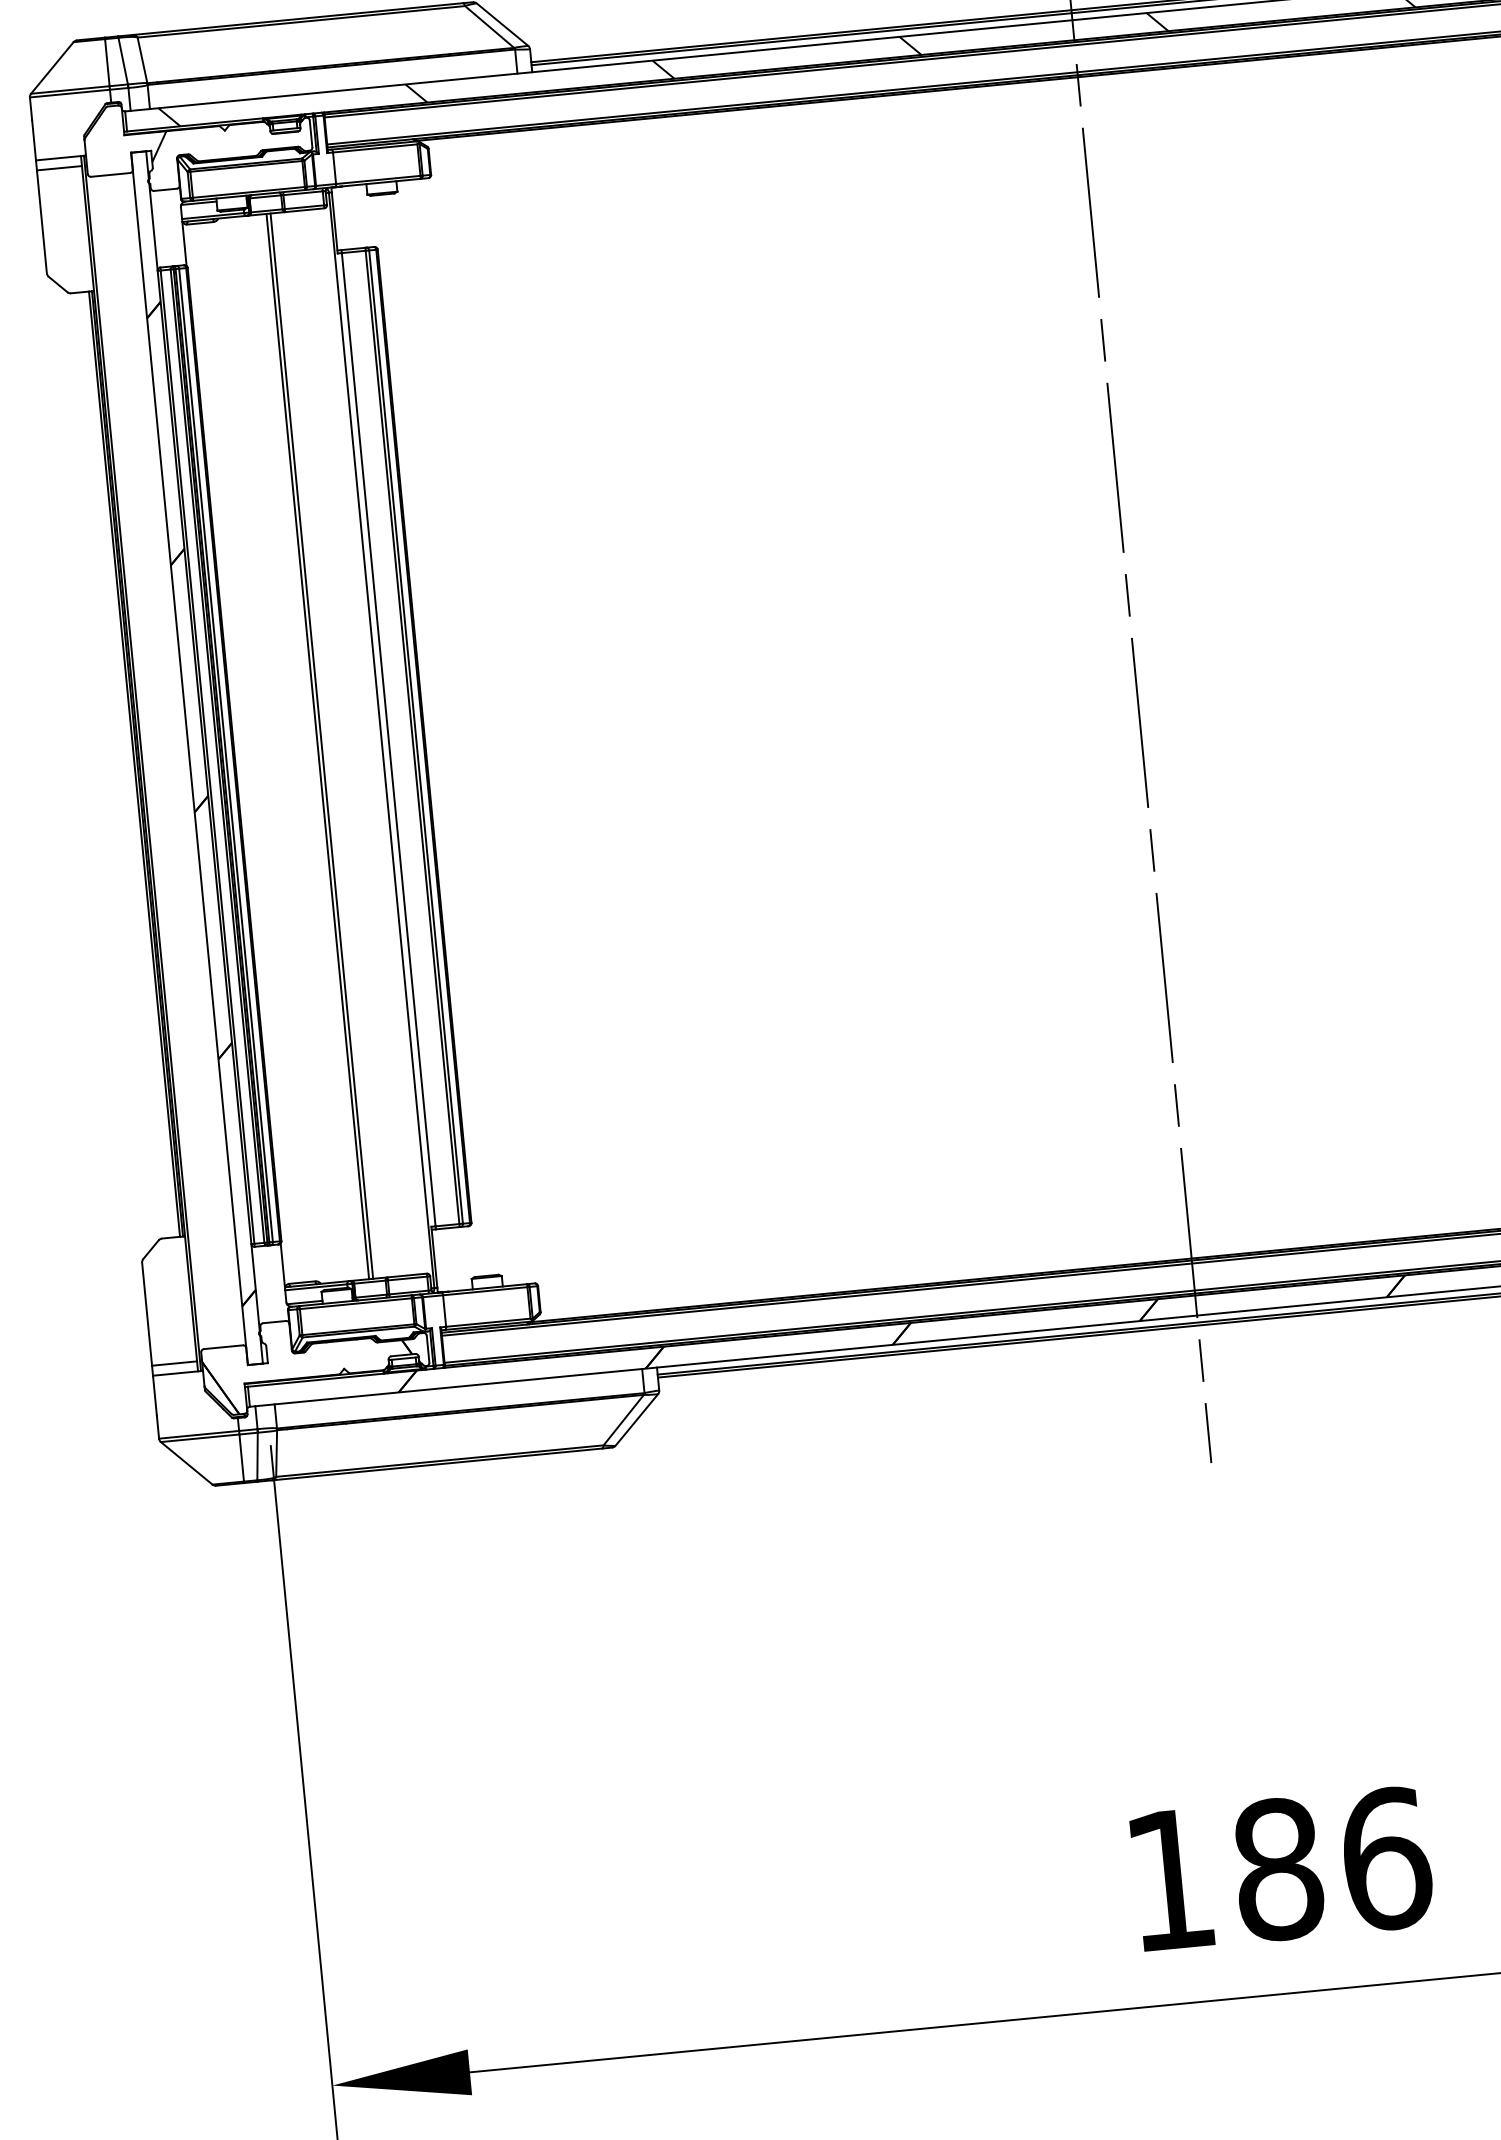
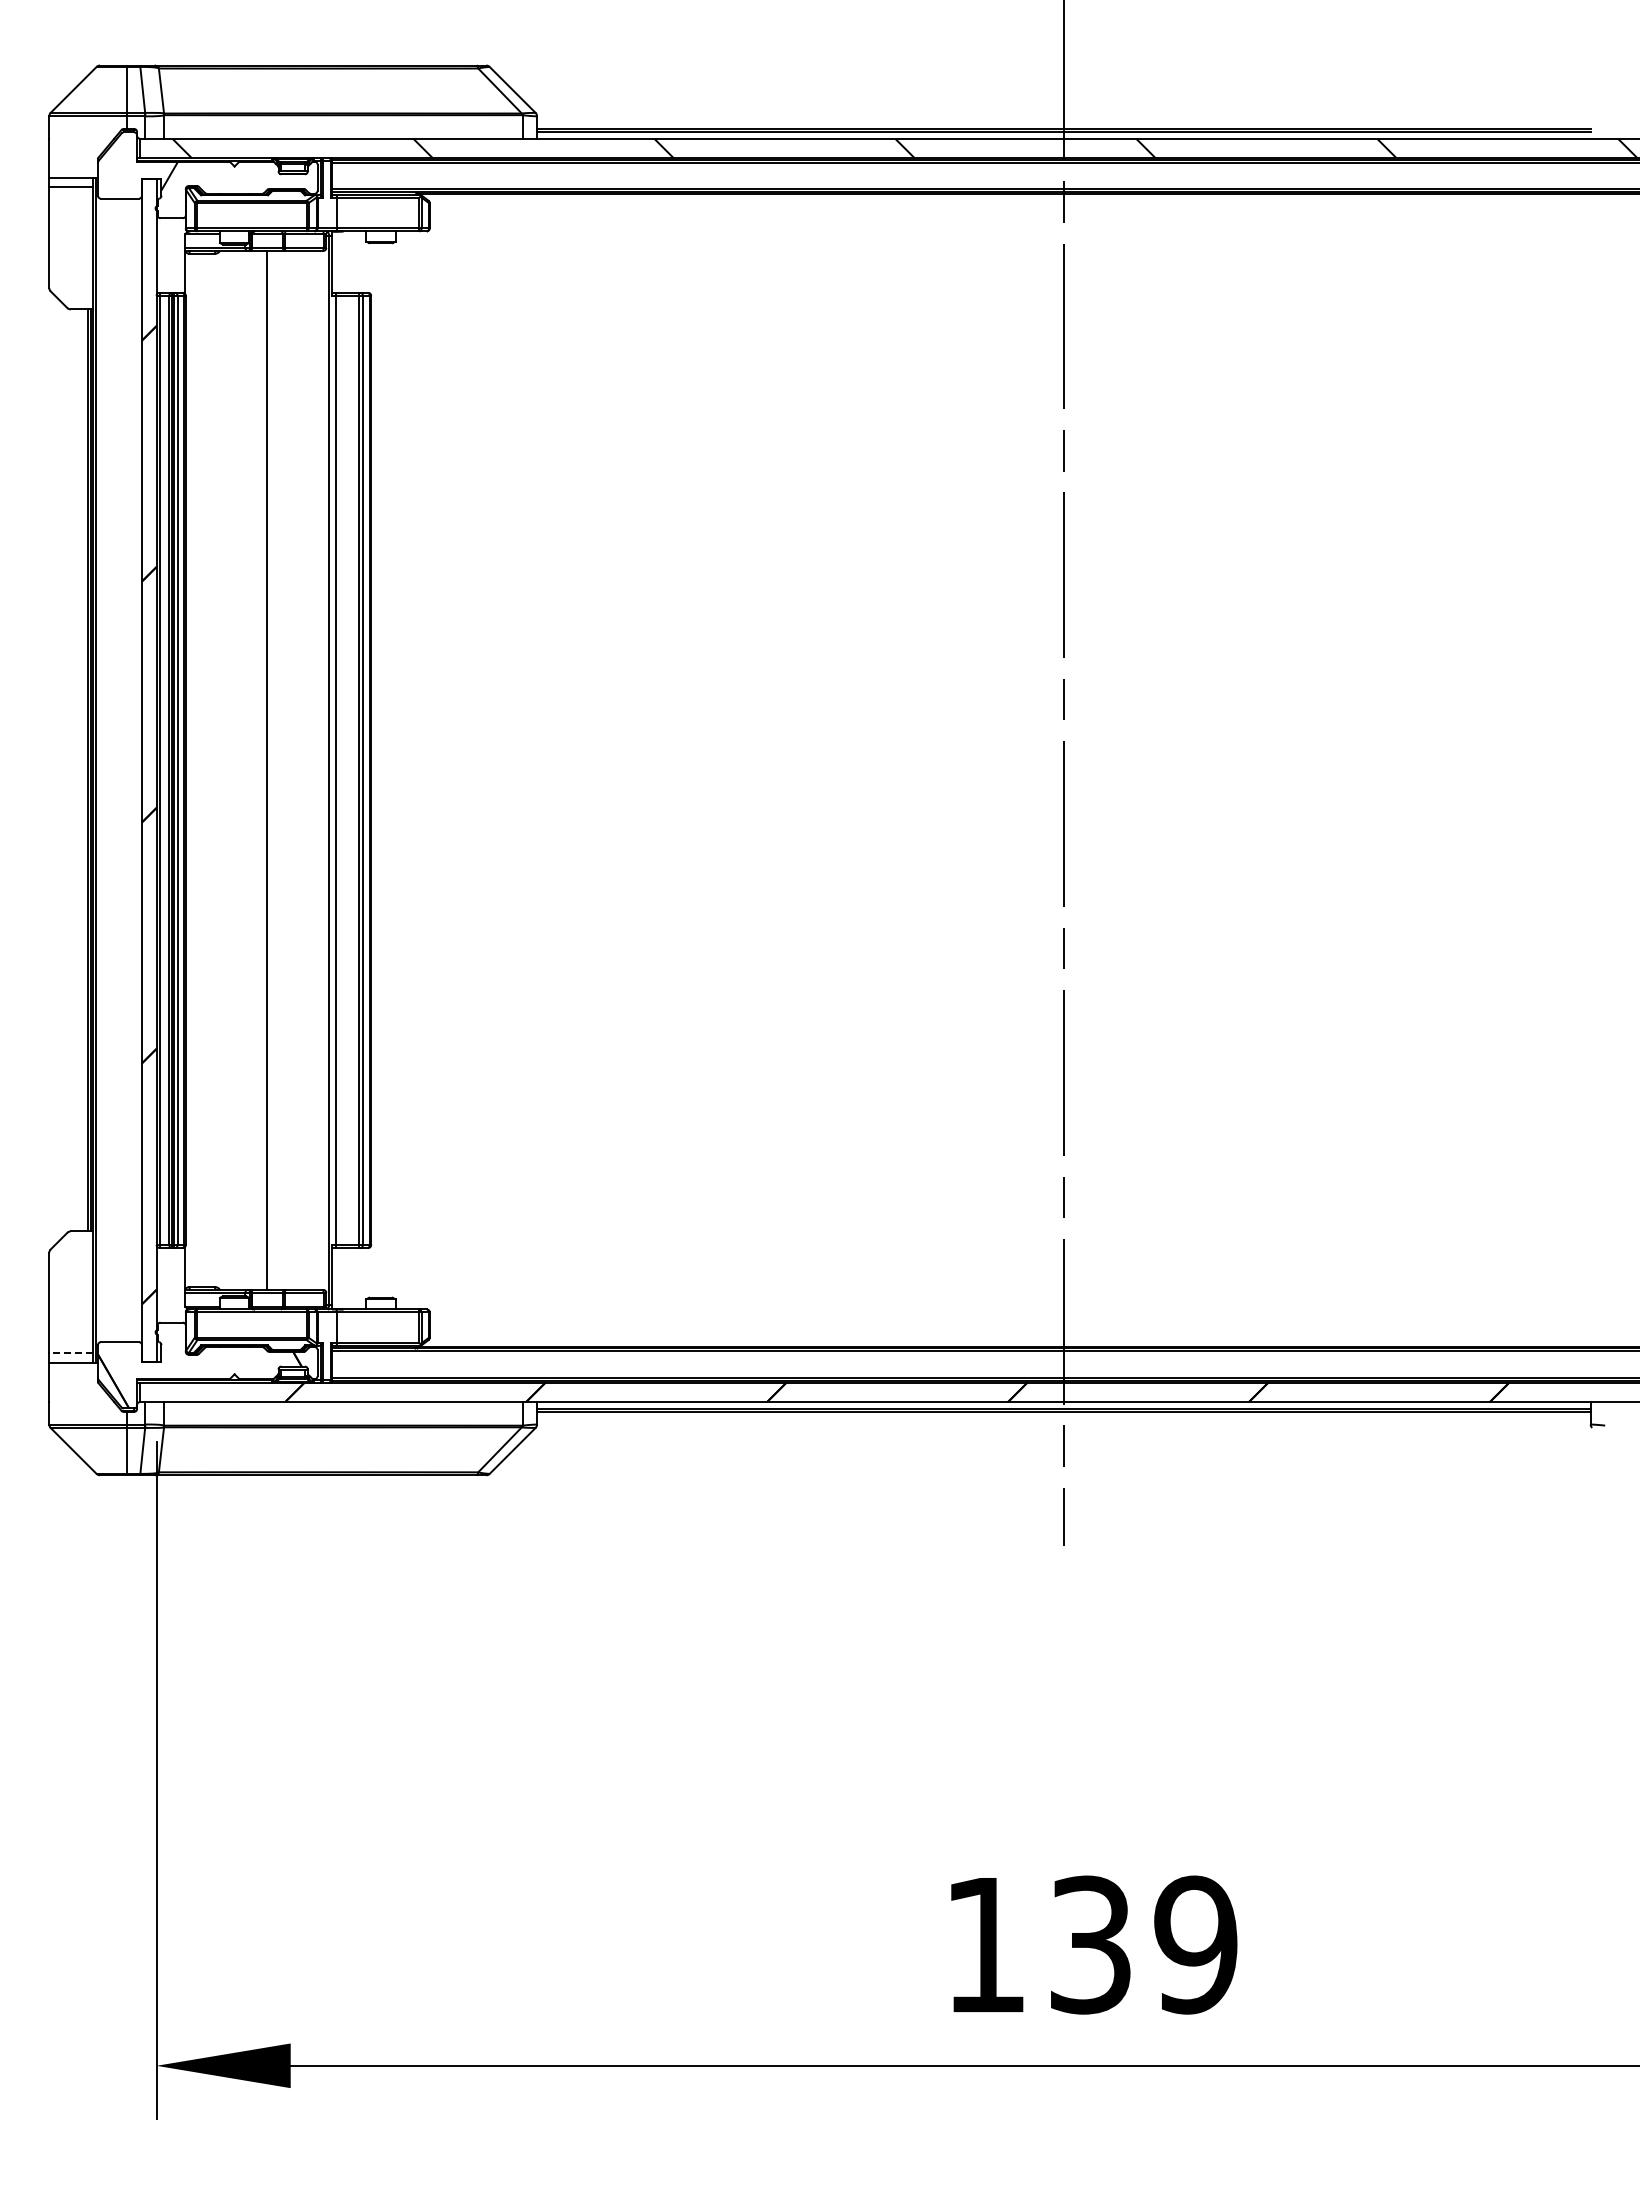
line: (322, 745) -> (271, 769), removed
line: (174, 1363) -> (71, 1353), solid -> dashed
text: (1332, 1863) -> (1143, 1944), 186 -> 139

